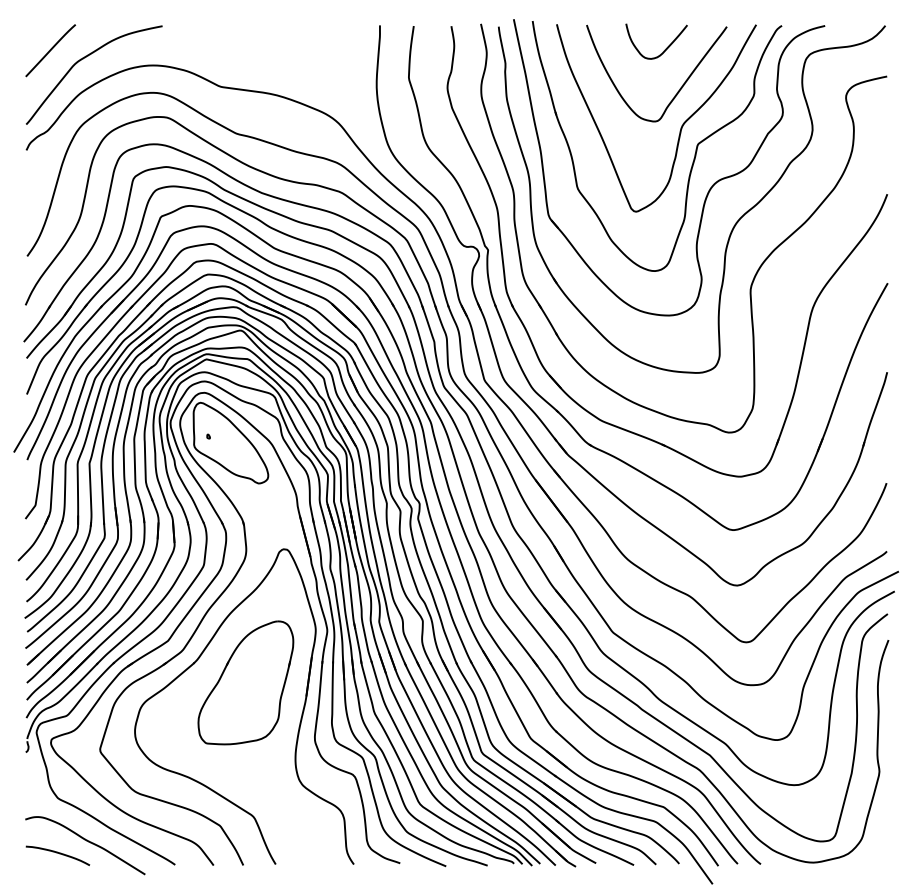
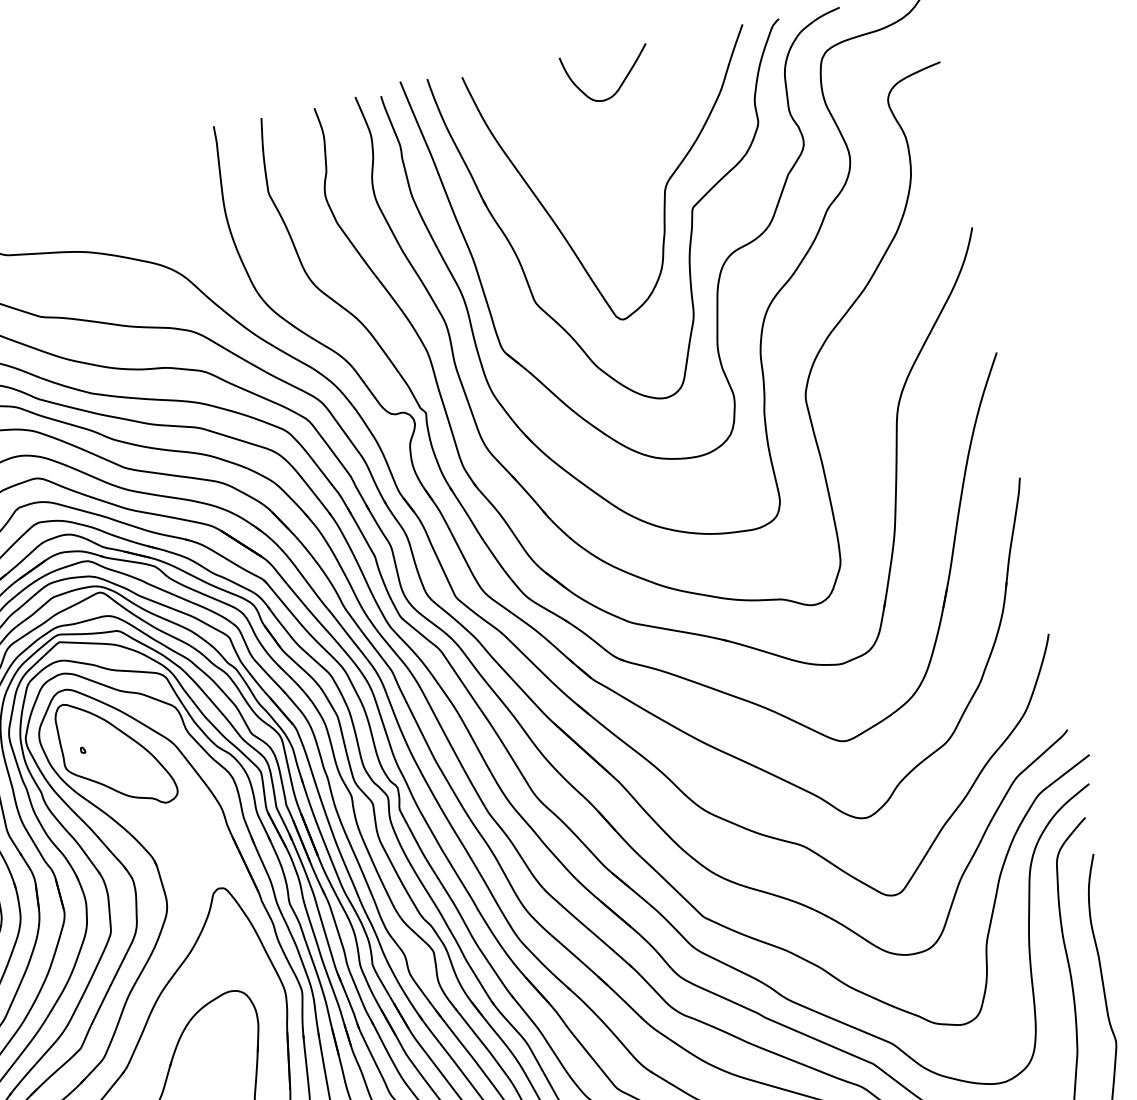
curve: (679, 88) -> (651, 134), removed

